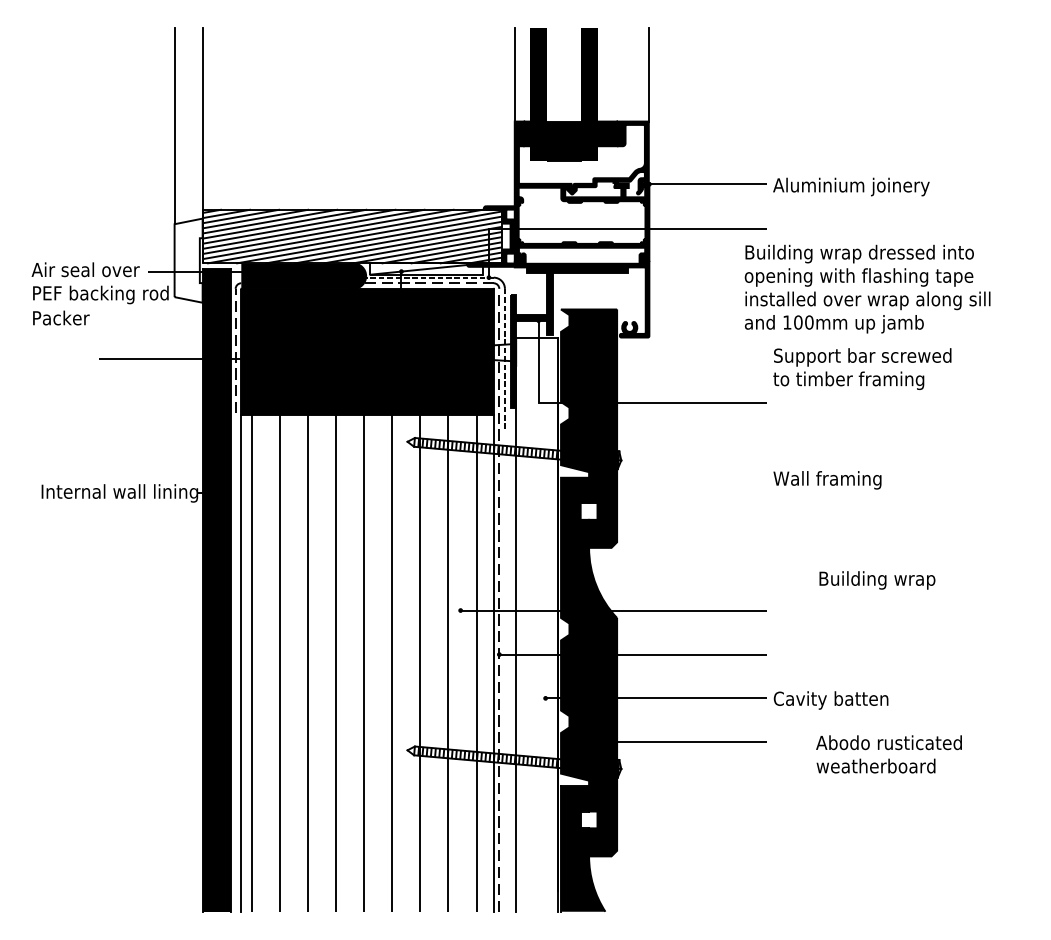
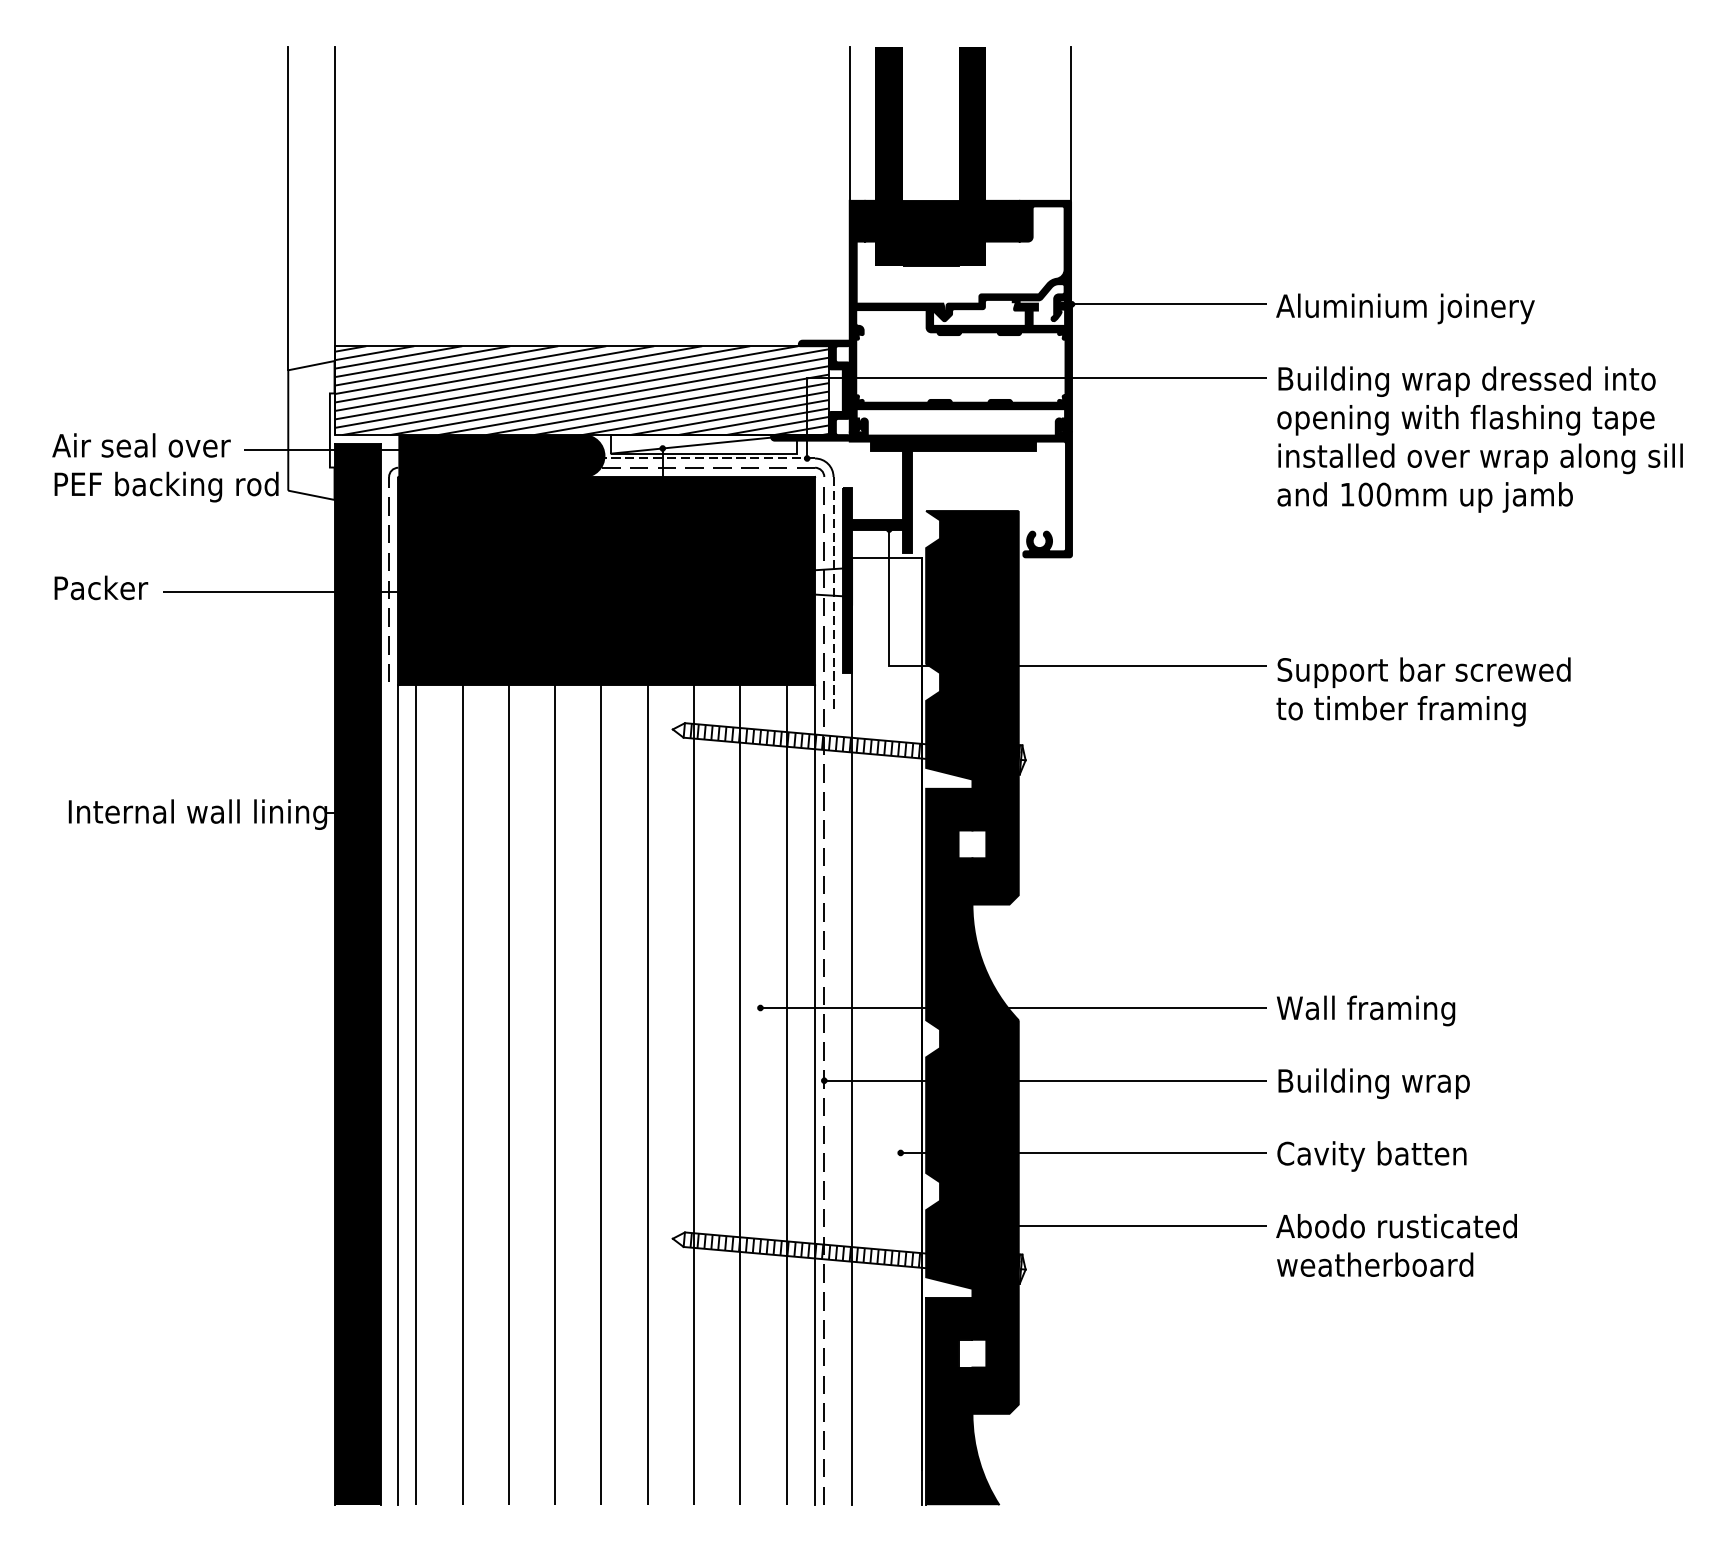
text: (867, 288) -> (1479, 438), moved
text: (61, 317) -> (101, 586), moved
text: (862, 368) -> (1423, 690), moved
text: (827, 480) -> (1366, 1011), moved
text: (877, 580) -> (1374, 1083), moved
text: (888, 754) -> (1395, 1245), moved

